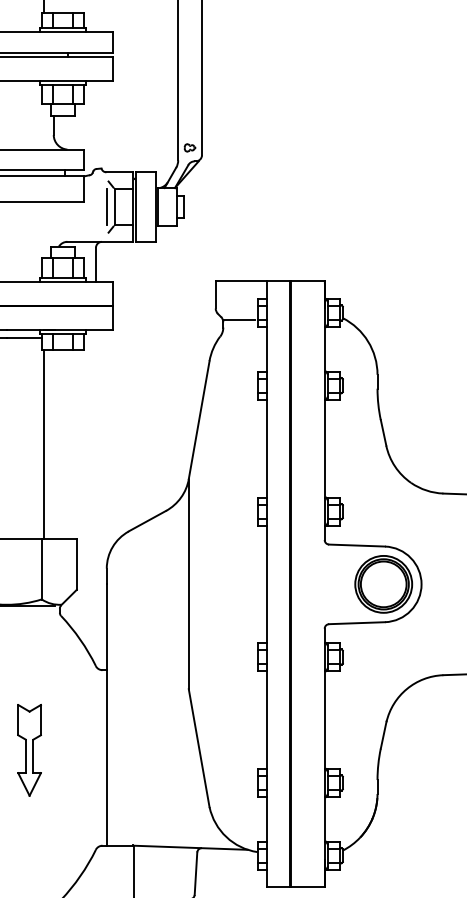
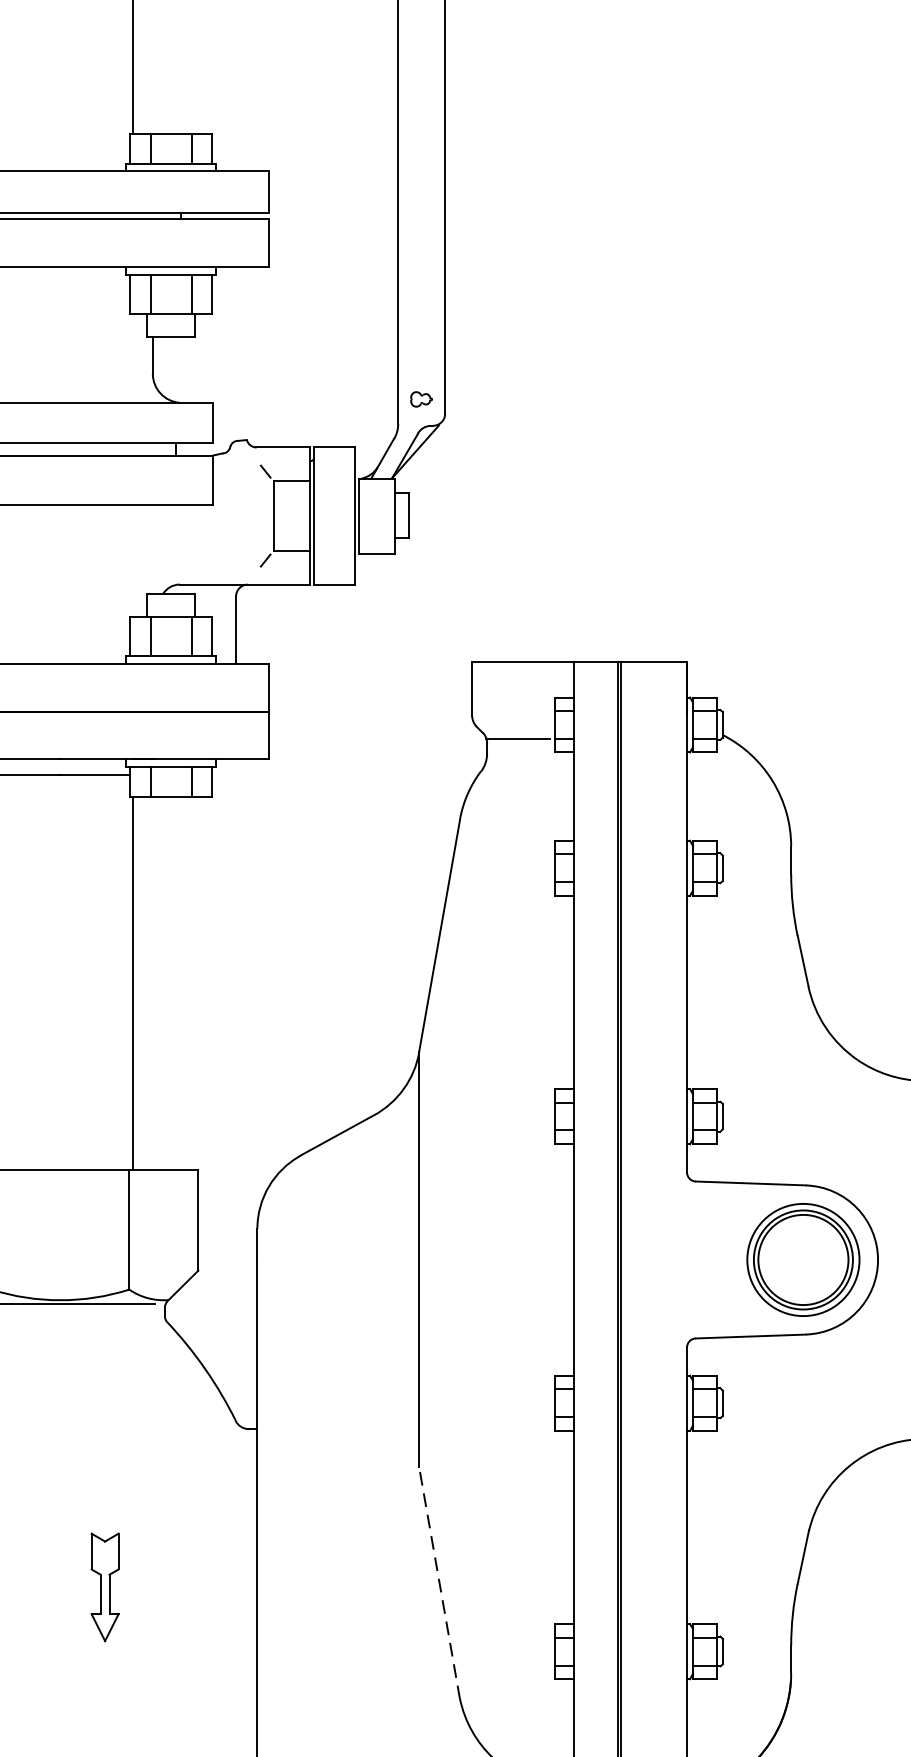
line: (106, 206) -> (256, 514), removed
line: (199, 748) -> (440, 1583), solid -> dashed
part: (29, 750) -> (104, 1587), size x0.6

